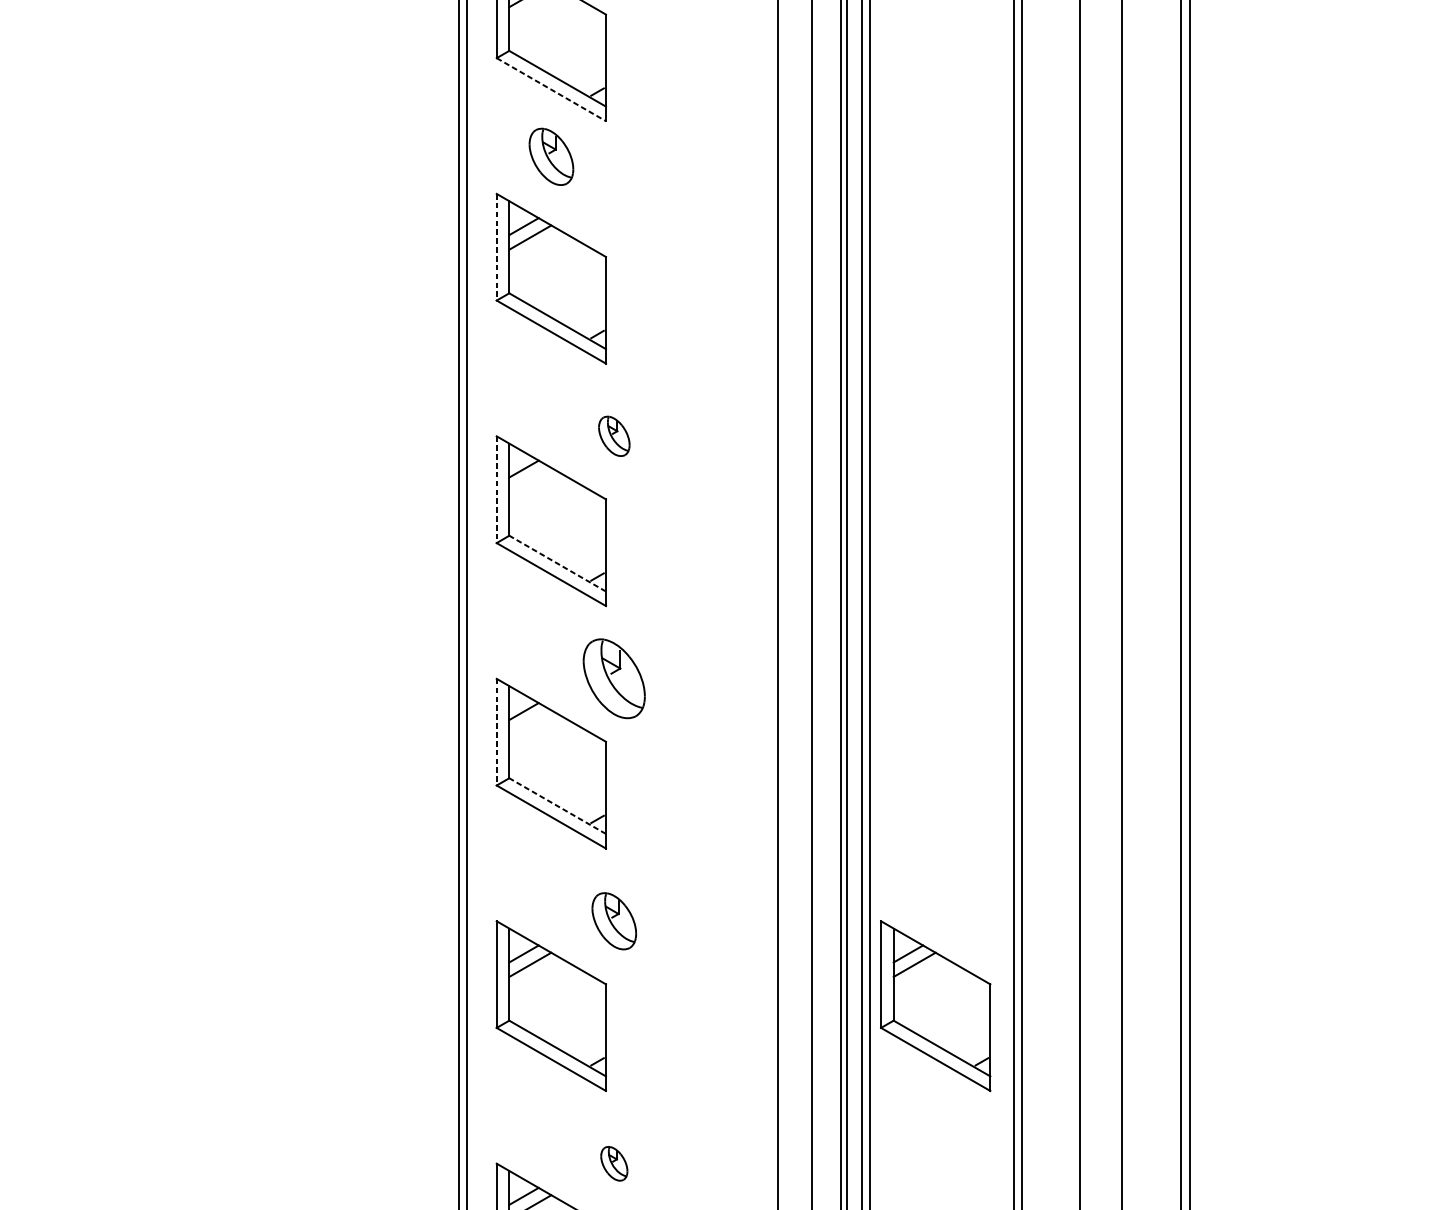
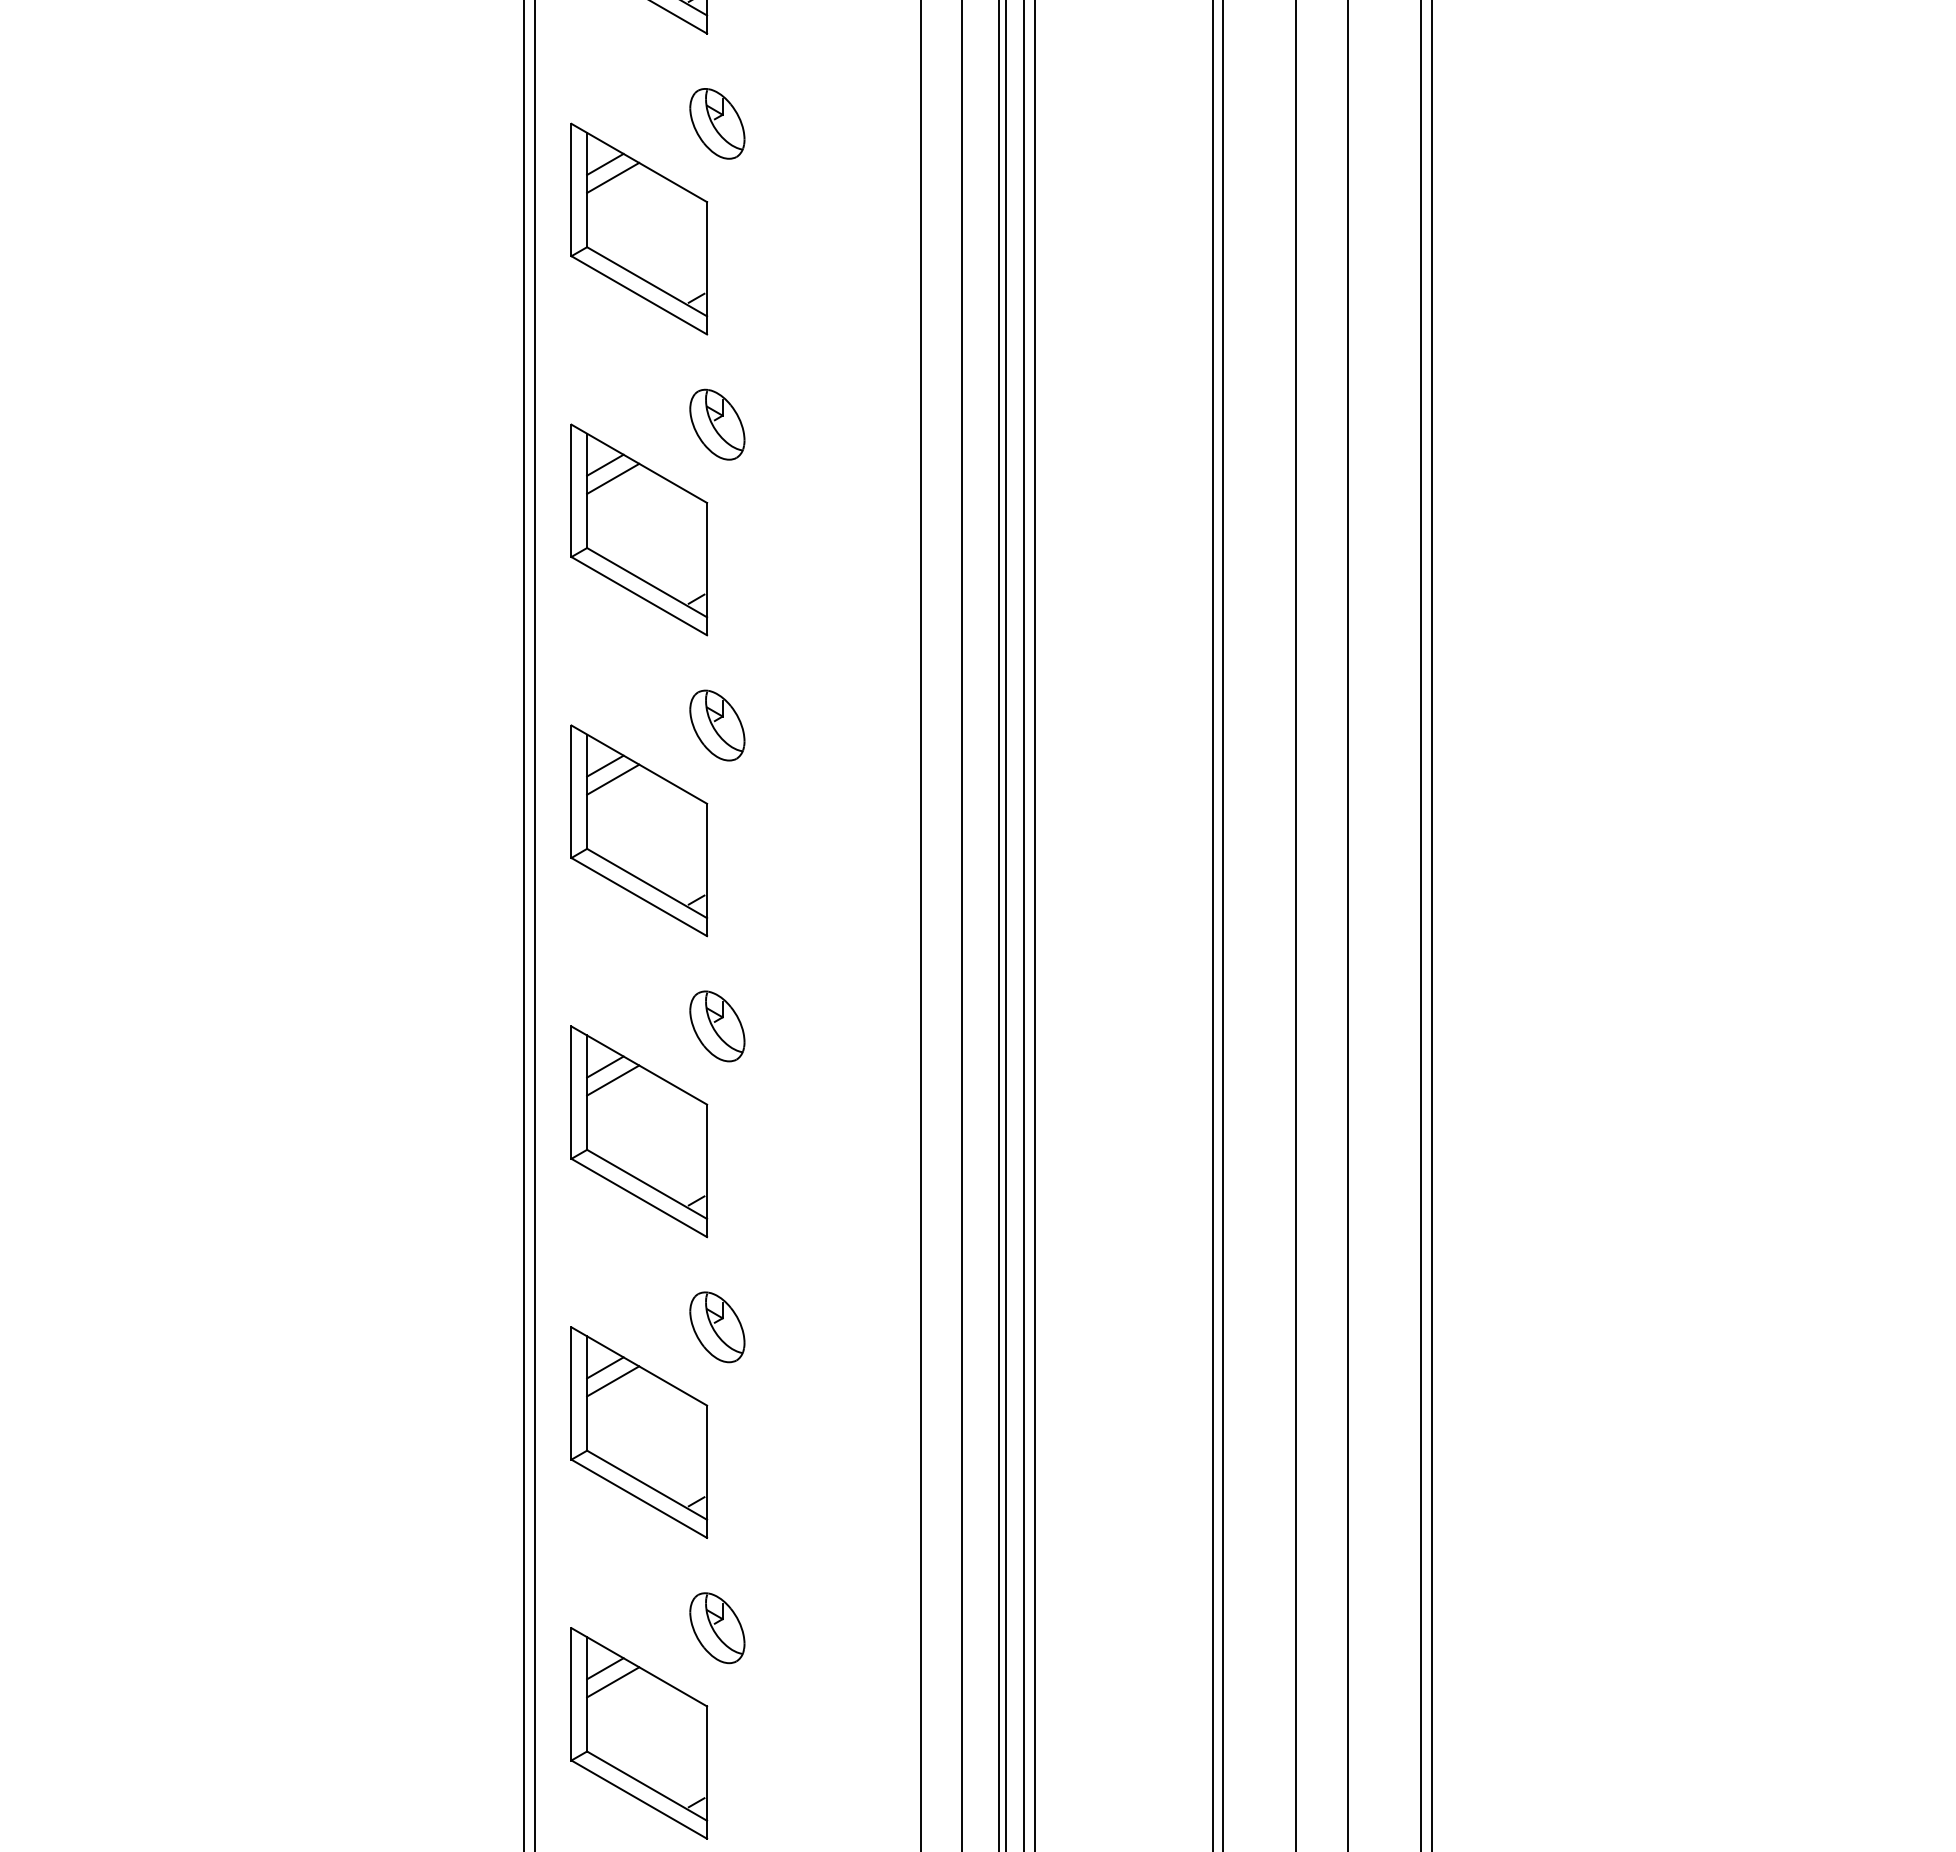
line: (551, 89) -> (639, 295), dashed -> solid
part: (551, 156) -> (717, 424), moved
line: (496, 247) -> (571, 491), dashed -> solid
part: (614, 436) -> (717, 725), size x1.43
line: (530, 479) -> (613, 779), added
line: (496, 490) -> (571, 792), dashed -> solid
line: (557, 563) -> (646, 883), dashed -> solid
part: (614, 678) -> (717, 1026), size x0.71
line: (530, 722) -> (613, 1080), added
line: (496, 732) -> (571, 1093), dashed -> solid
line: (557, 806) -> (646, 1184), dashed -> solid
part: (935, 1006) -> (1116, 1432), removed
part: (614, 1163) -> (717, 1628), size x1.67

